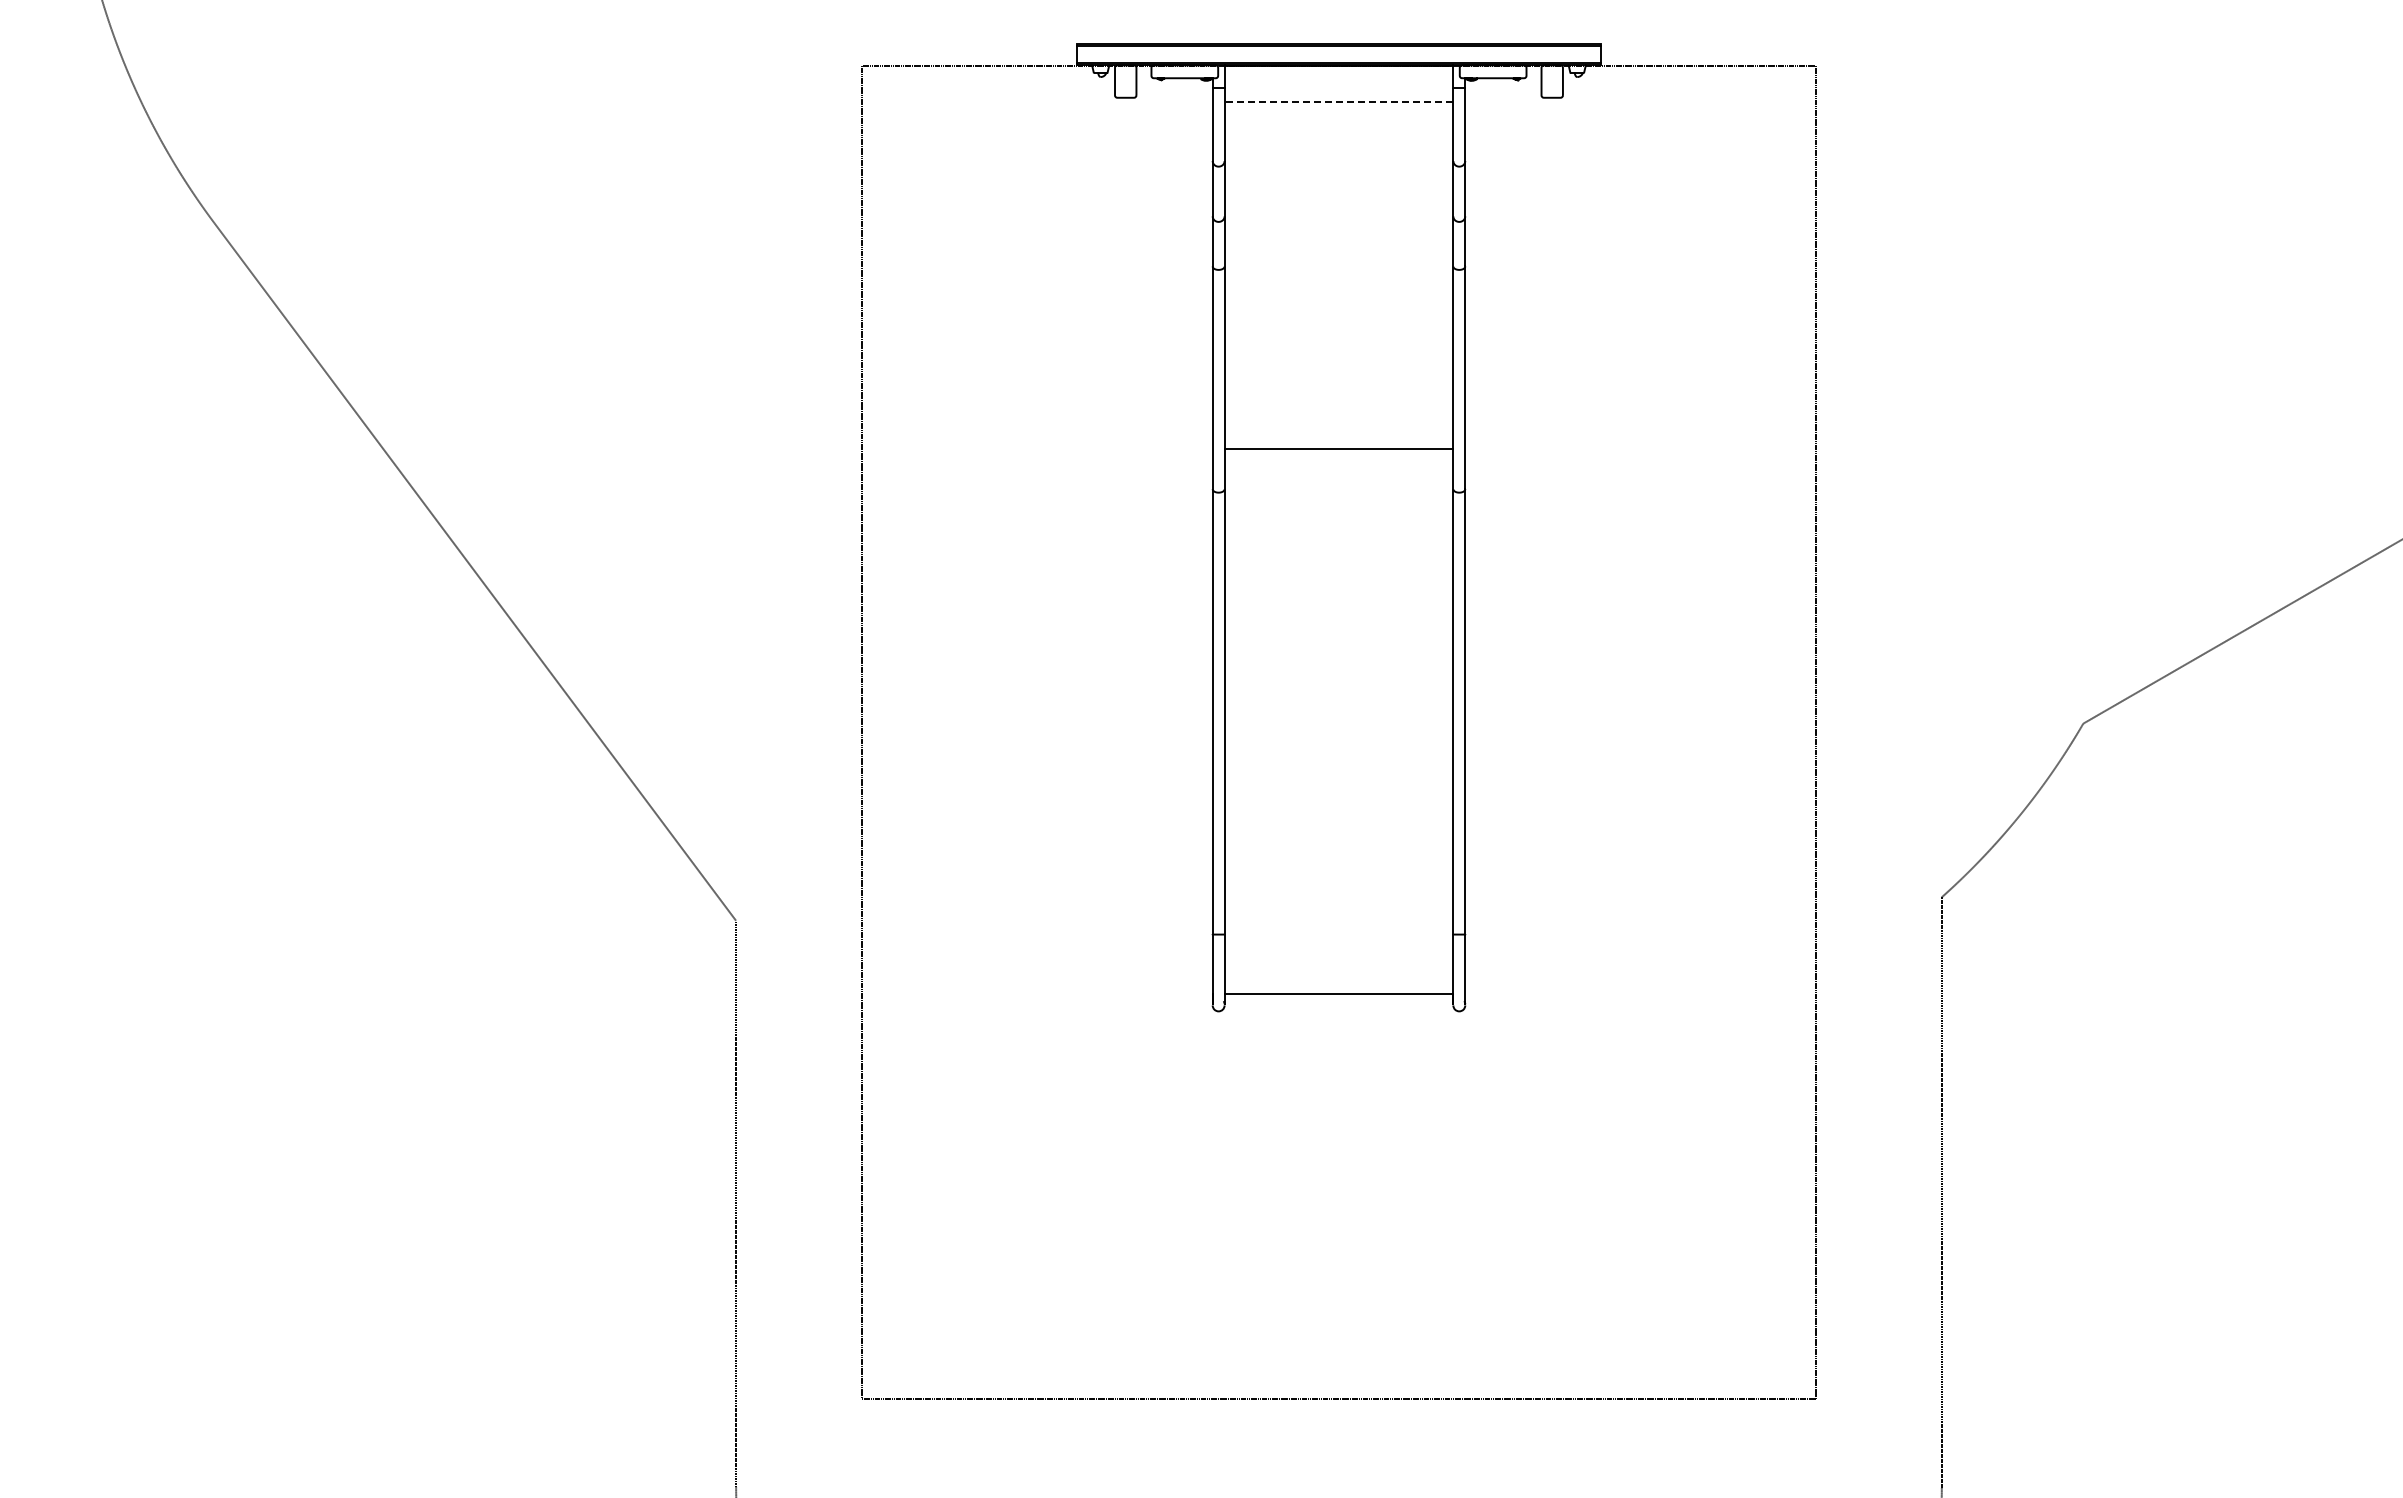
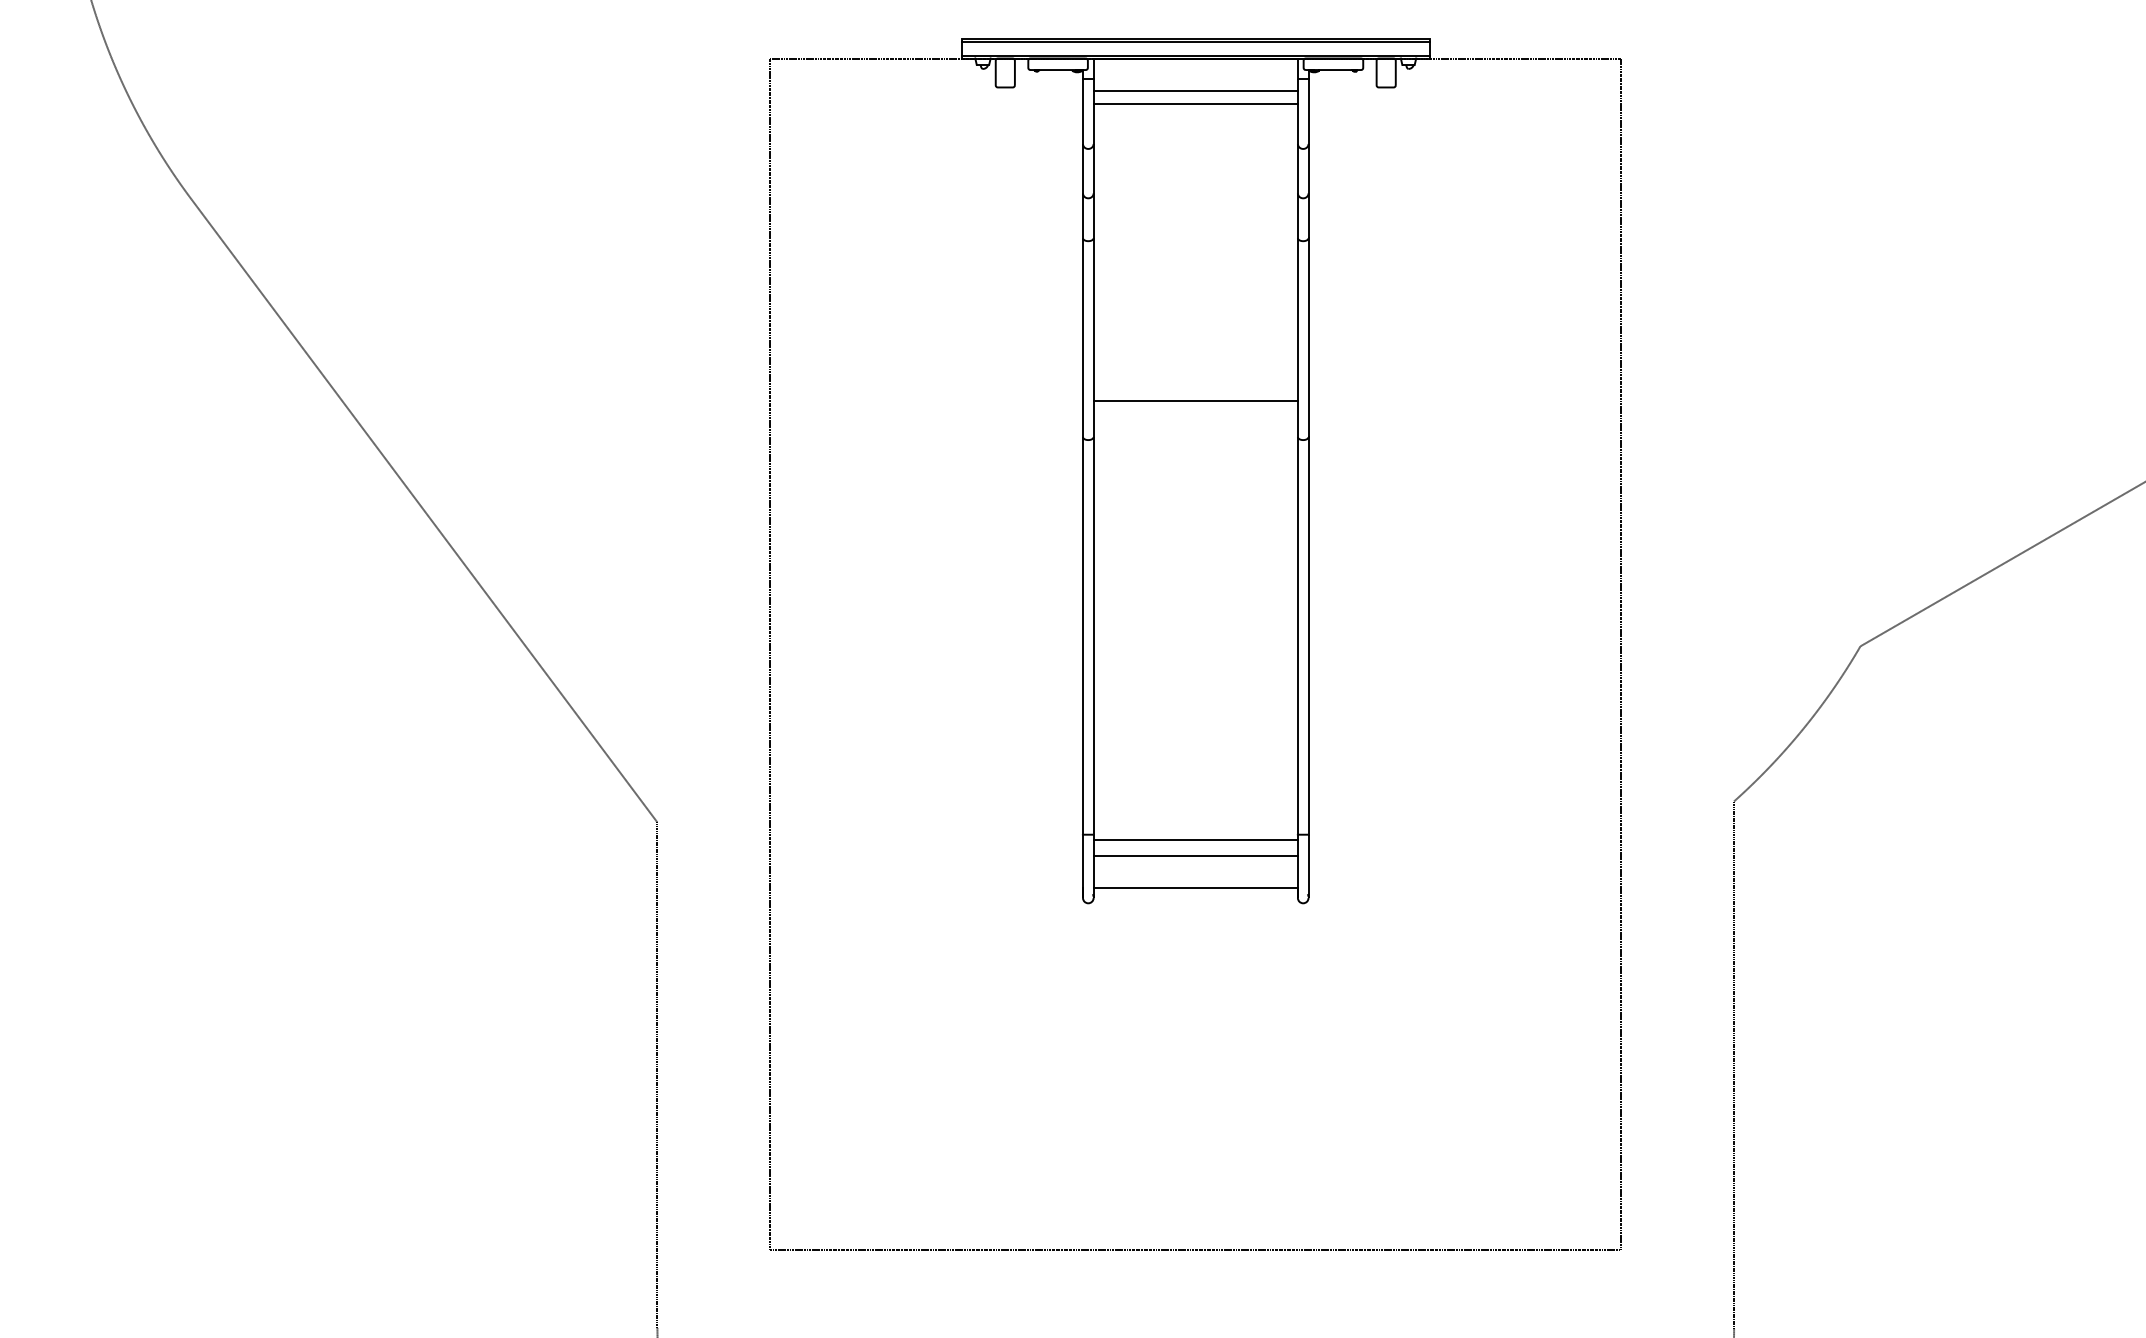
line: (1338, 102) -> (1195, 91), dashed -> solid
line: (1338, 115) -> (1195, 103), added
line: (1338, 940) -> (1195, 840), added
line: (1338, 958) -> (1195, 856), added

